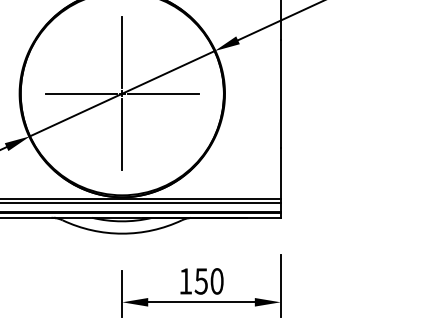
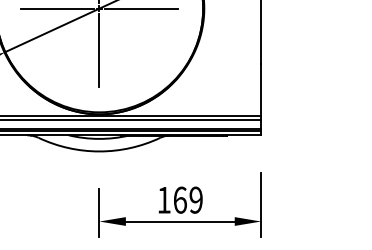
text: (208, 281) -> (187, 200), 150 -> 169

